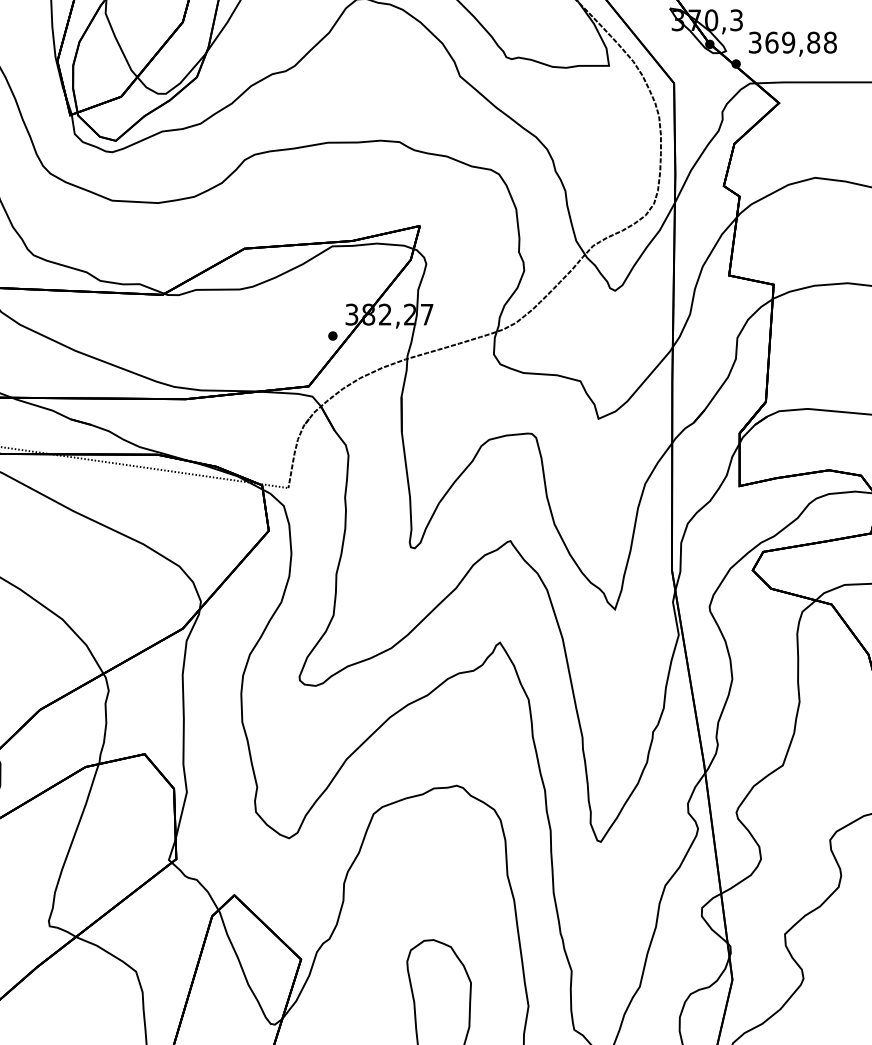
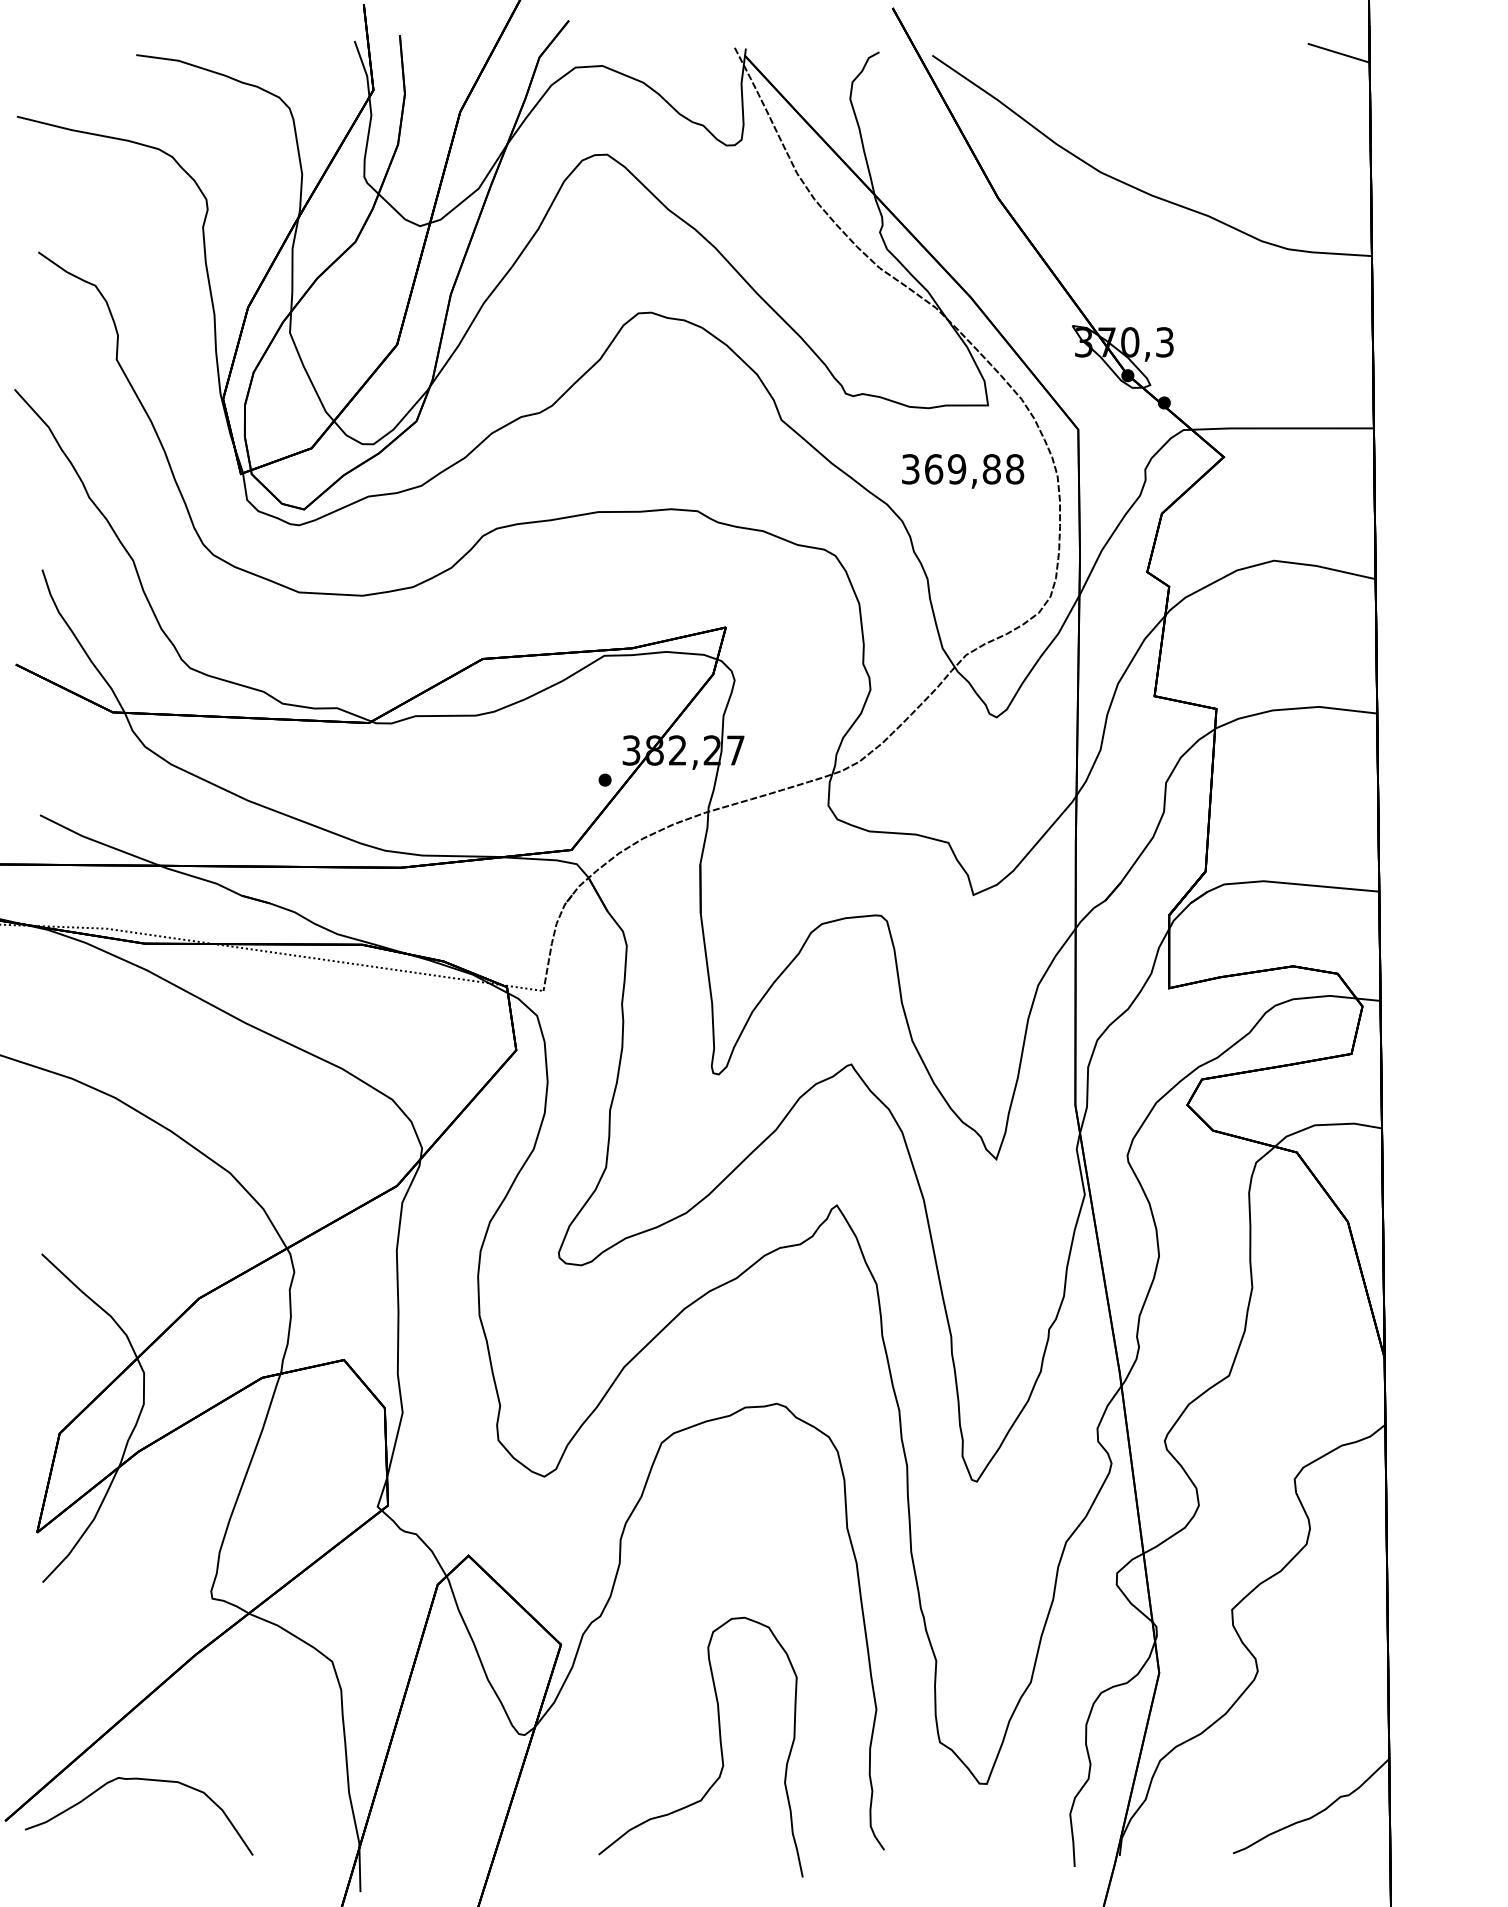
text: (793, 44) -> (963, 471), moved

